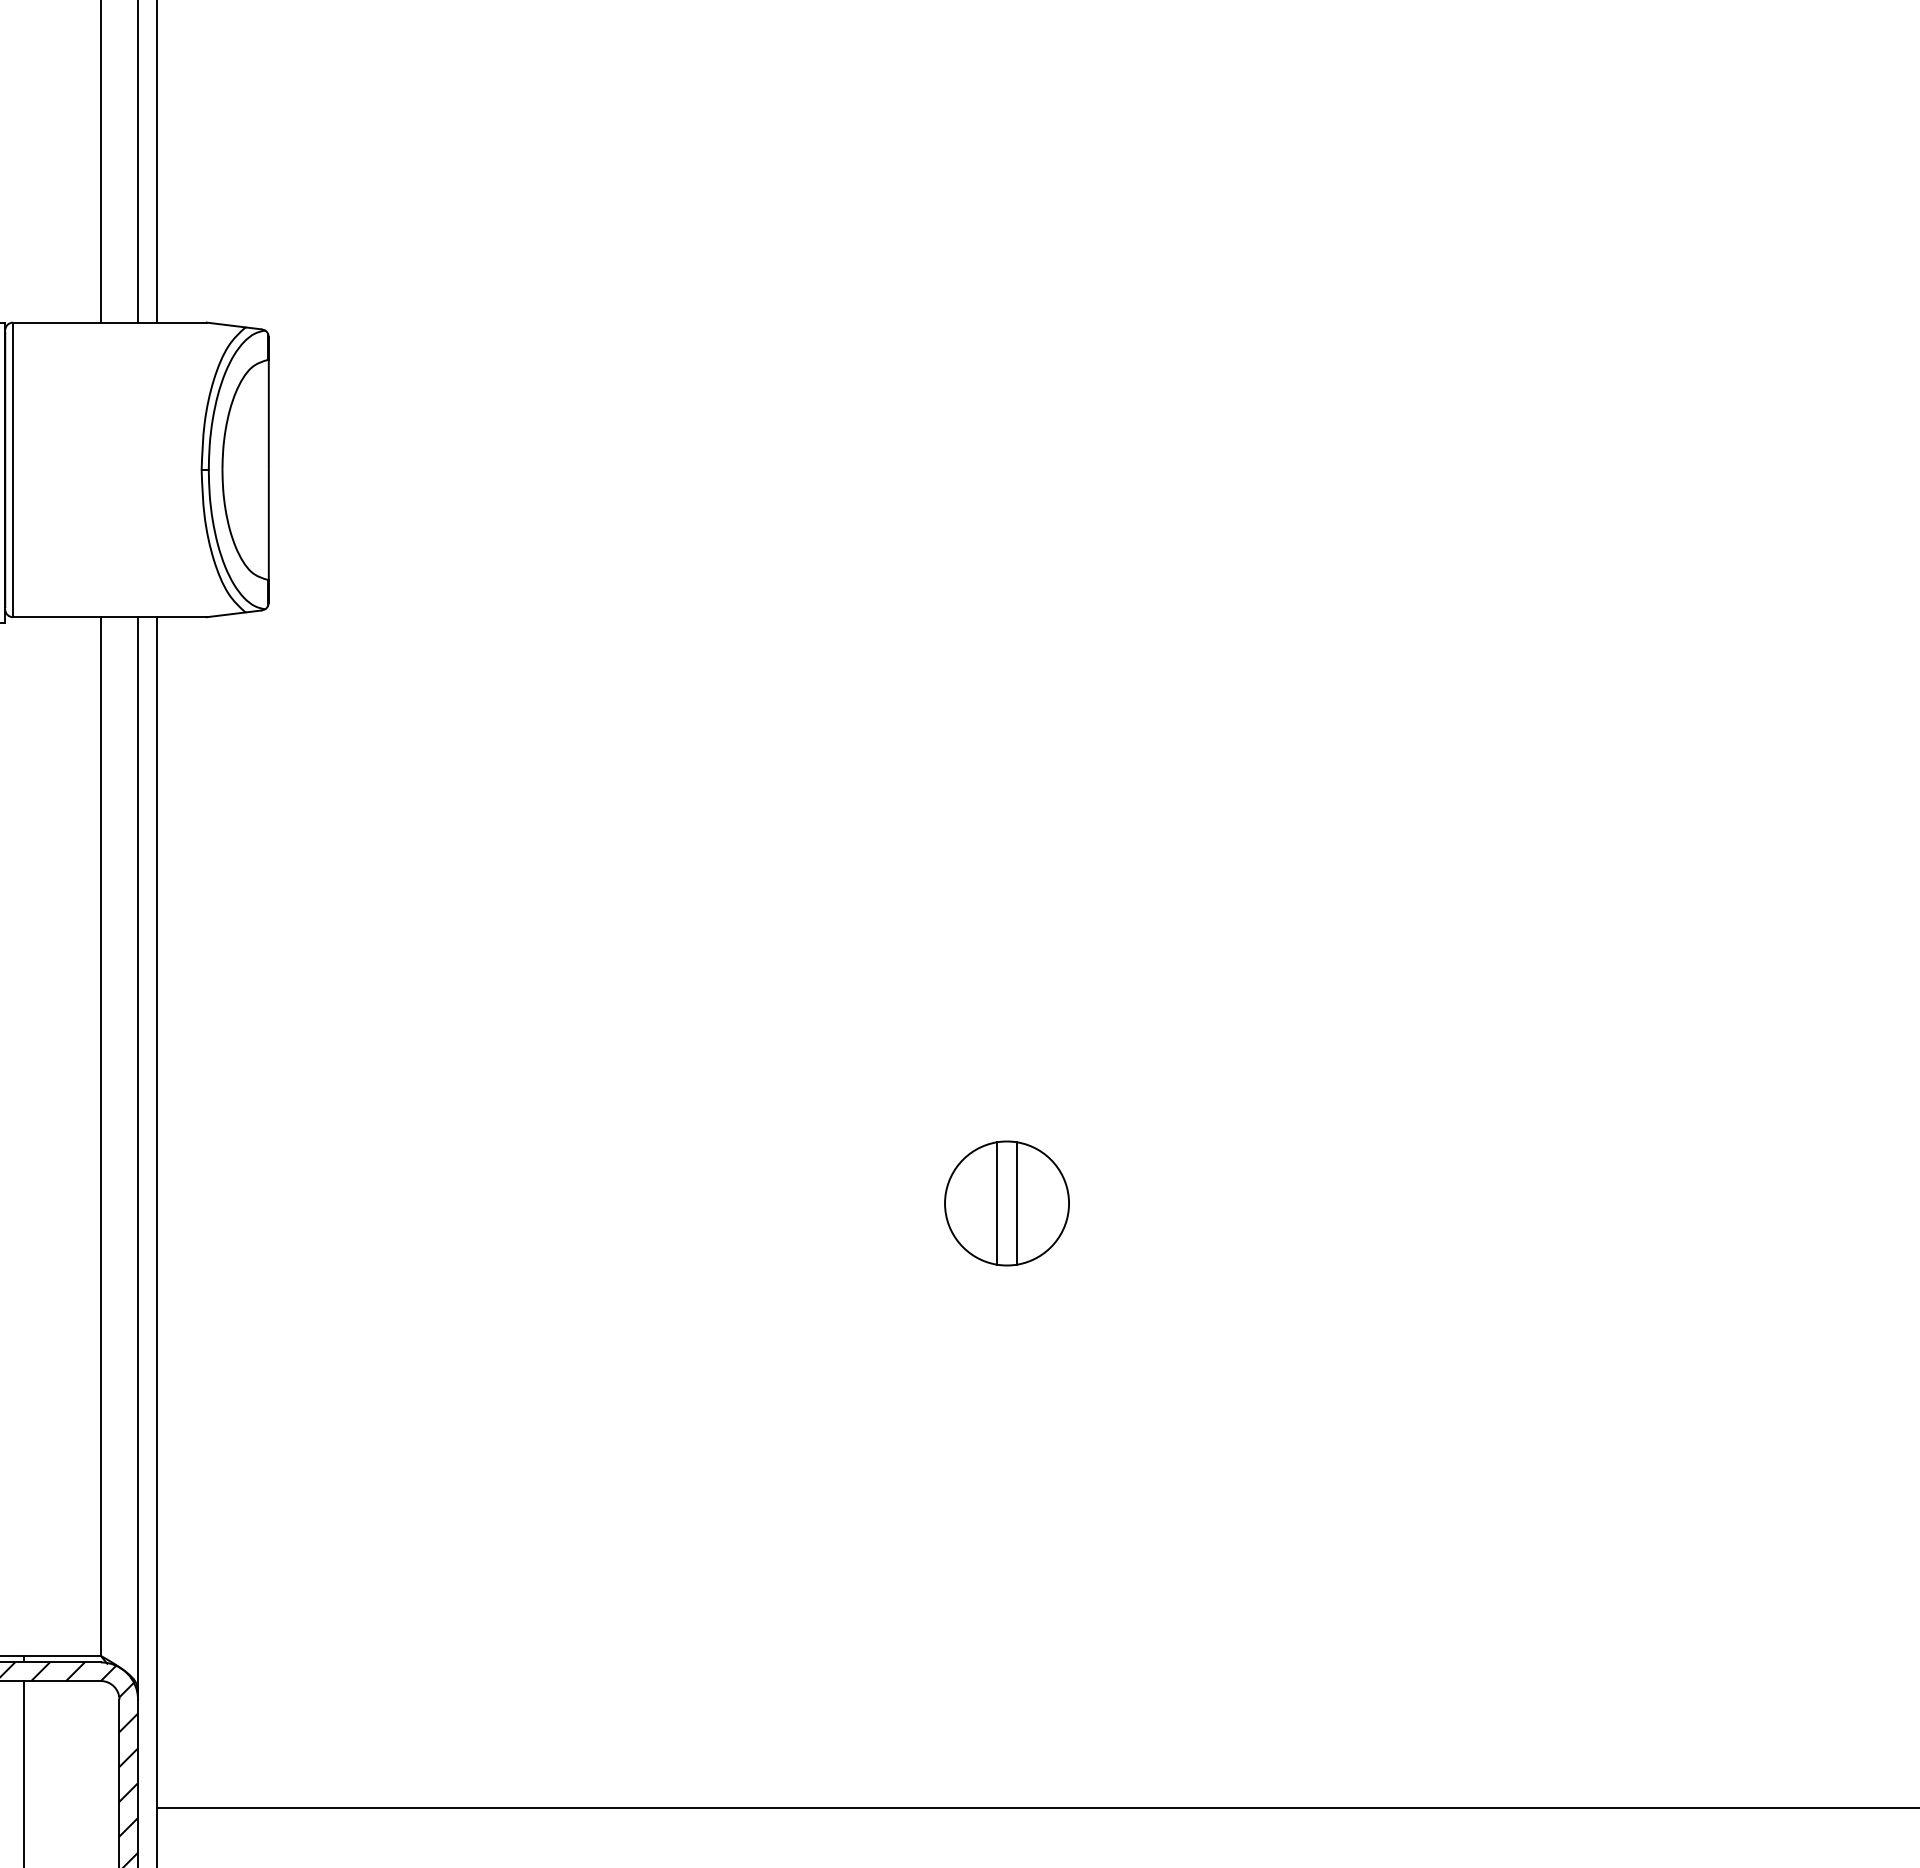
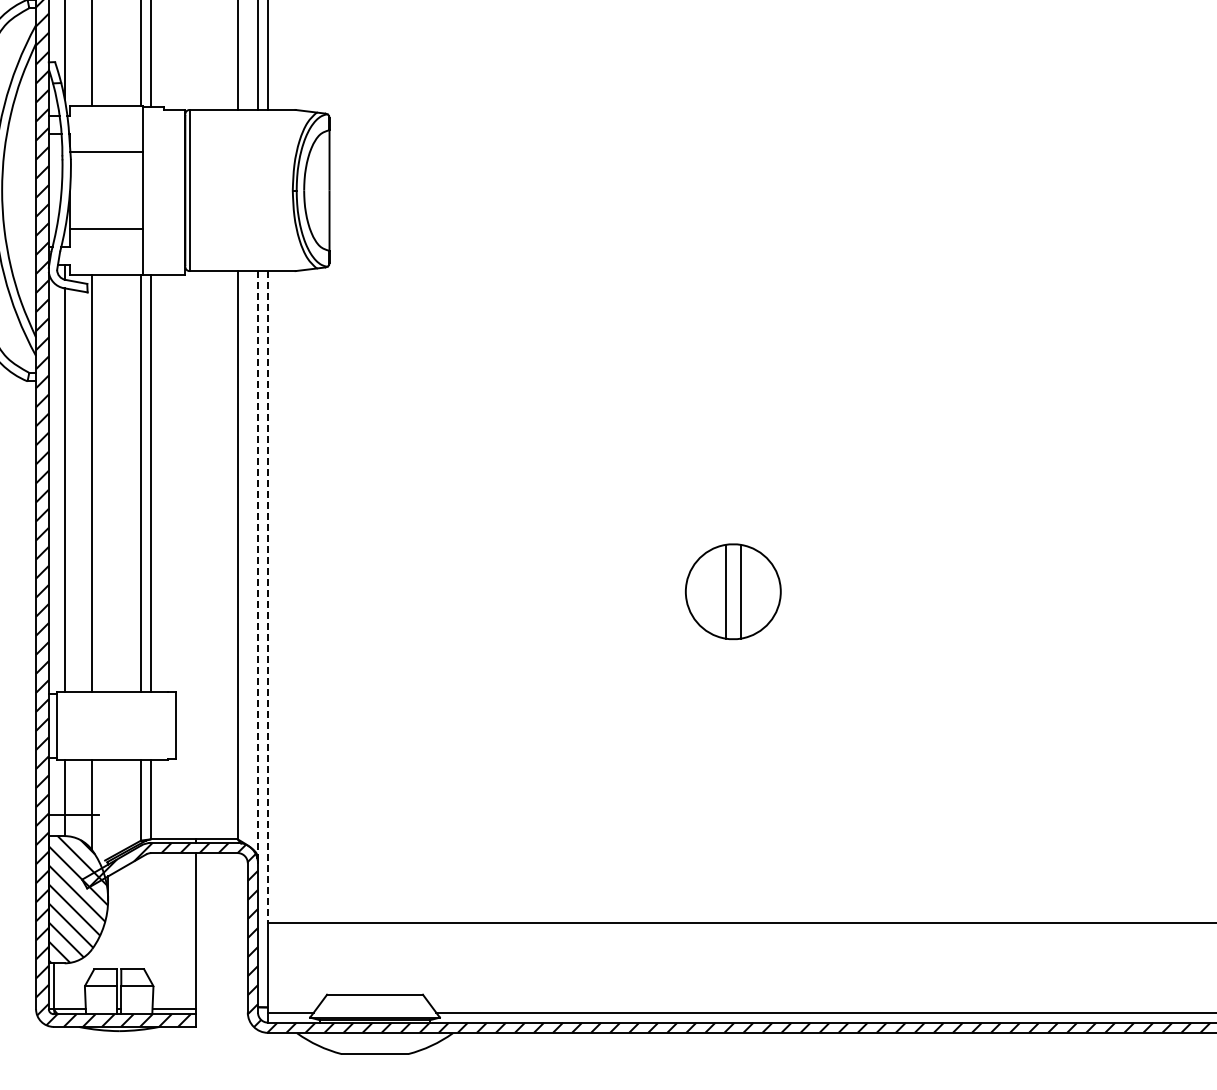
line: (137, 1153) -> (257, 564), solid -> dashed
part: (1007, 1202) -> (733, 591), size x1.4
line: (157, 1212) -> (268, 596), solid -> dashed

